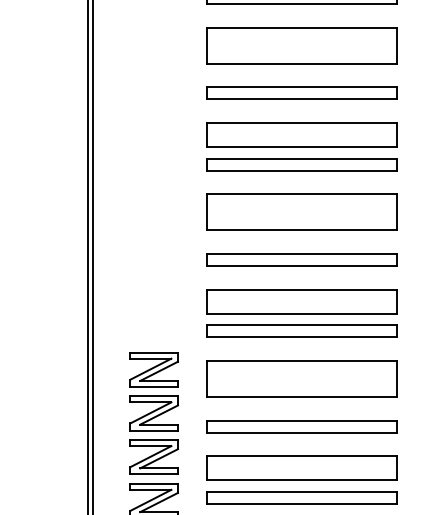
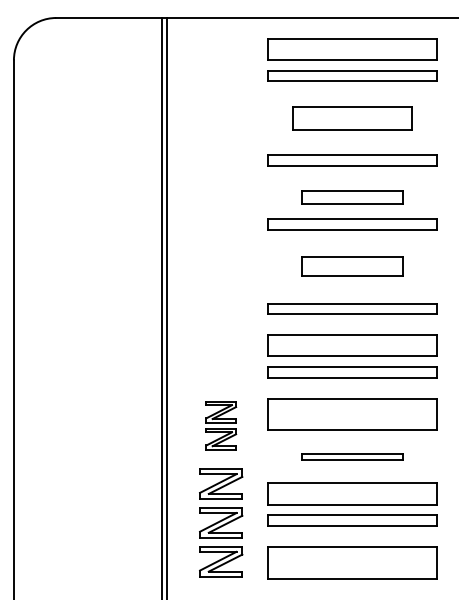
part: (301, 45) -> (352, 118), size x0.7
part: (301, 134) -> (352, 197), size x0.6
part: (301, 212) -> (352, 266), size x0.6
part: (154, 391) -> (221, 425), size x0.7
part: (301, 426) -> (352, 456), size x0.6

